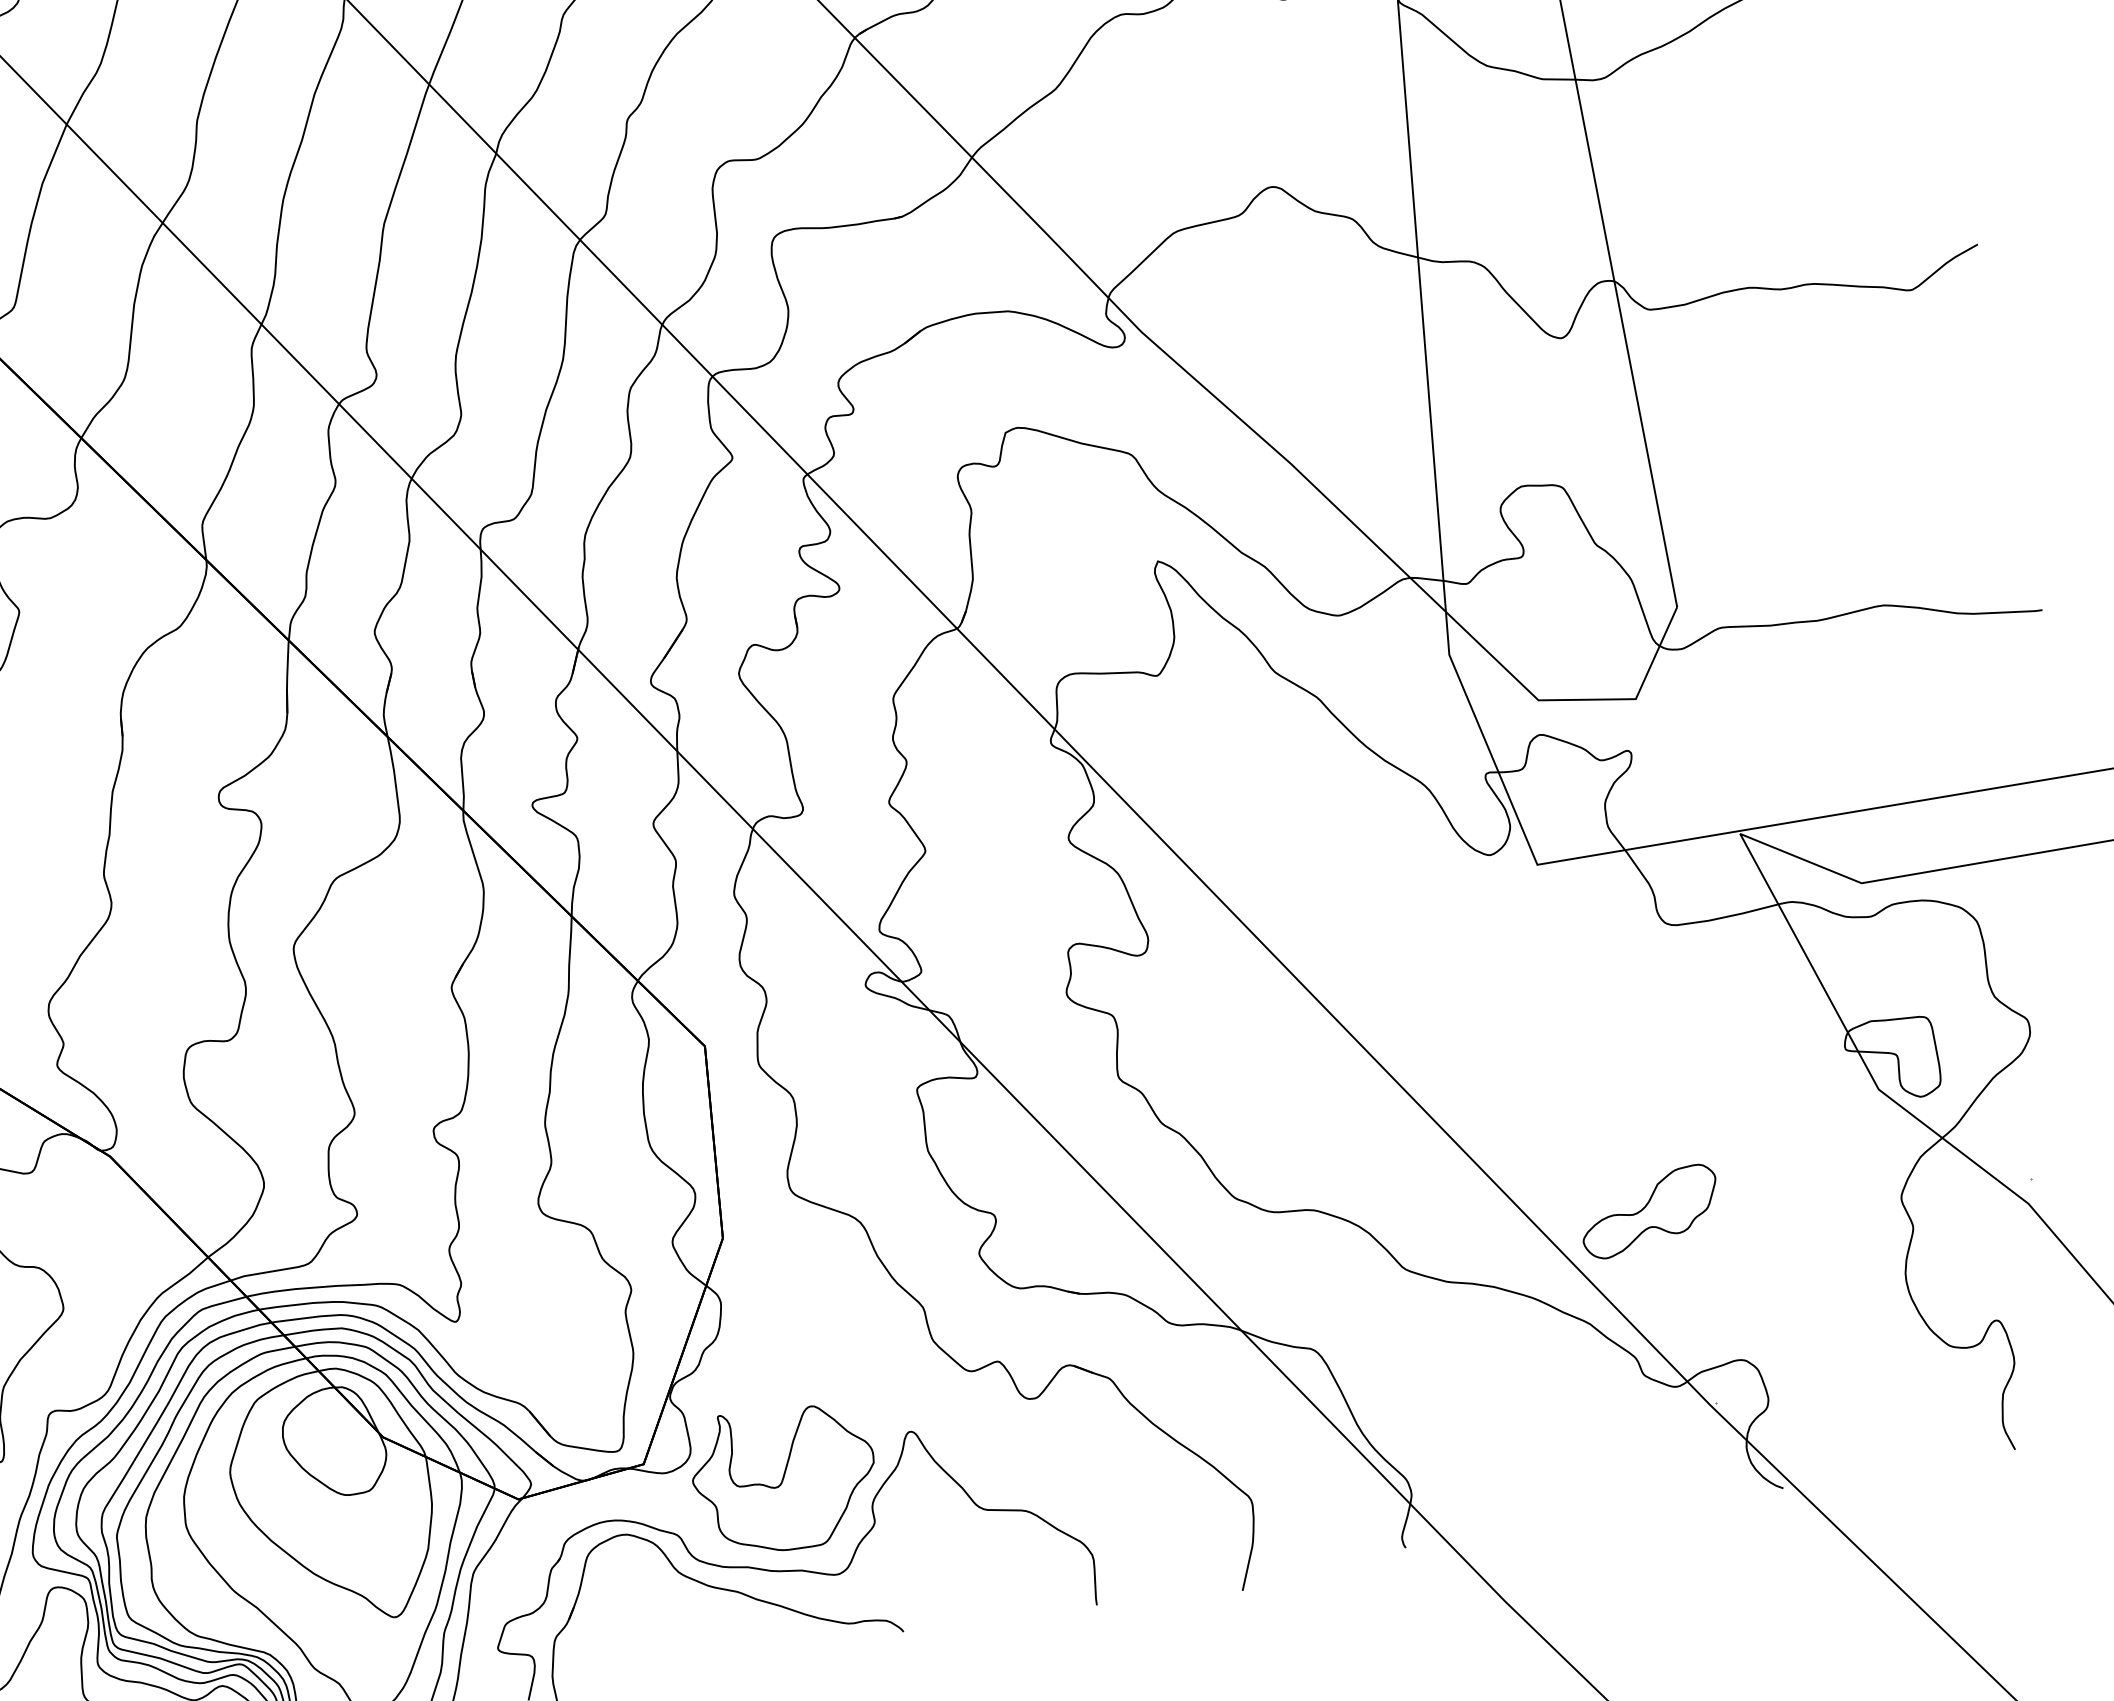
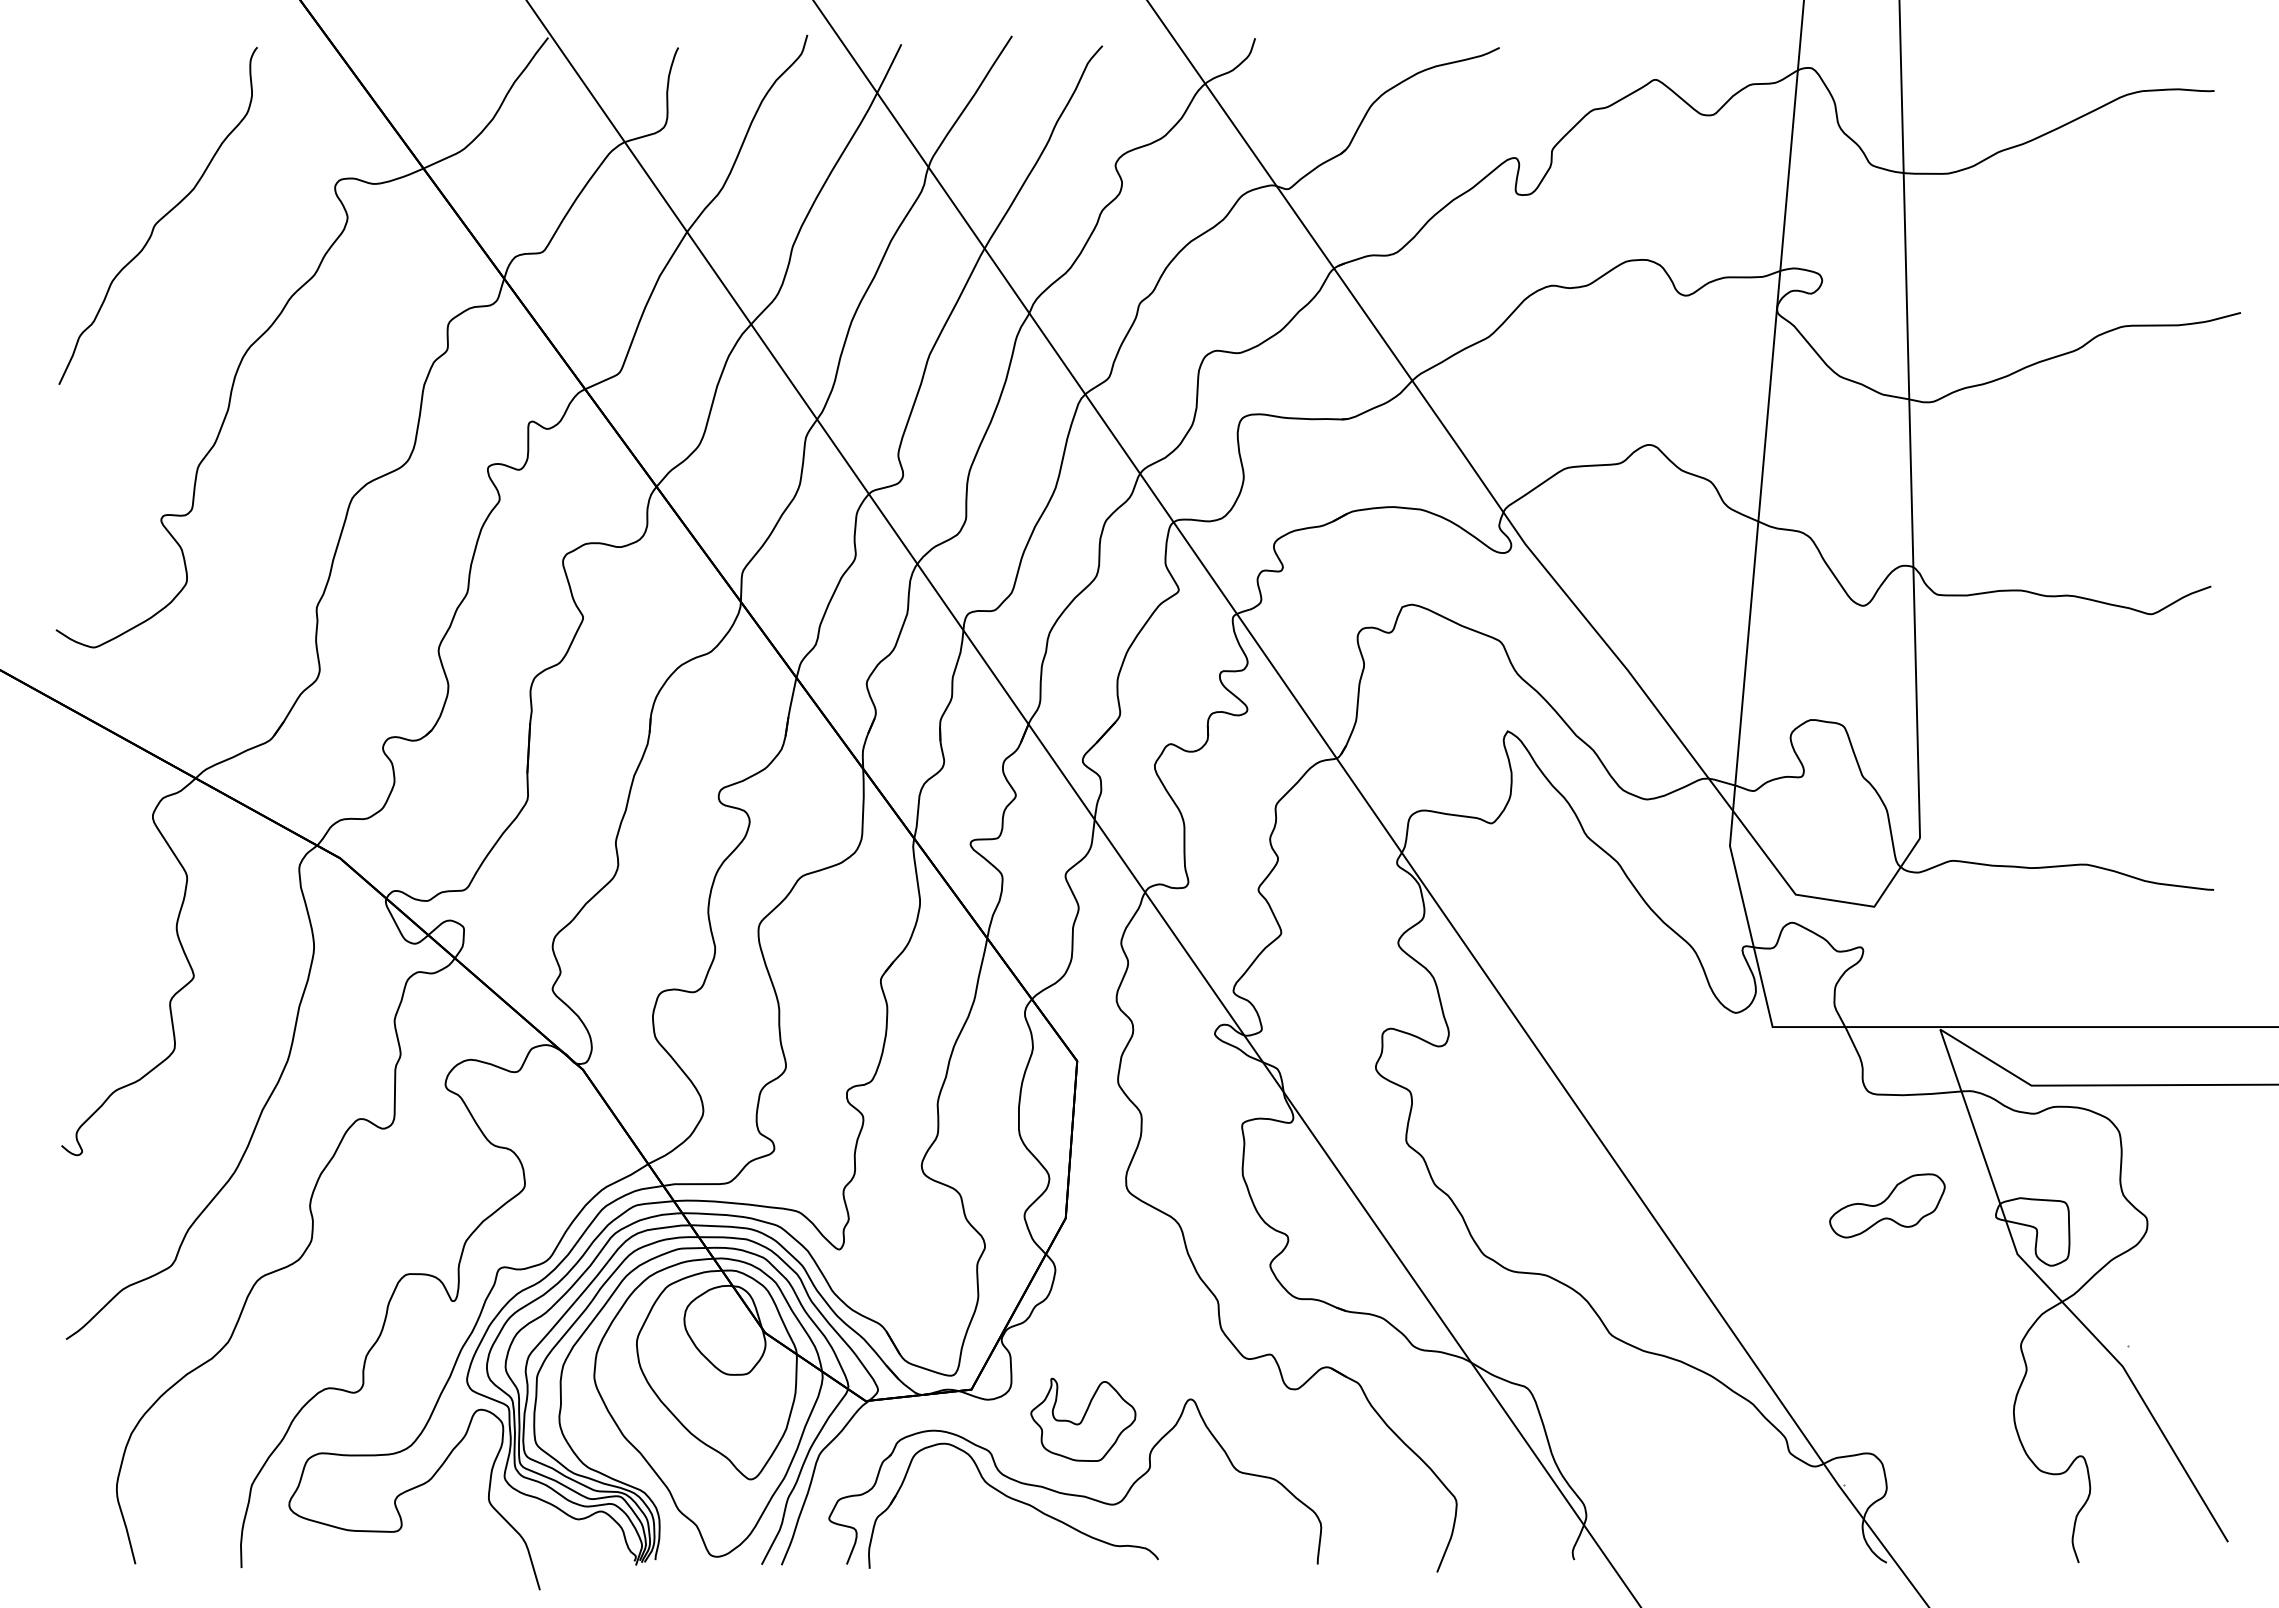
part: (1649, 1211) -> (1887, 1205), moved
part: (784, 1477) -> (1083, 1419), size x0.7

